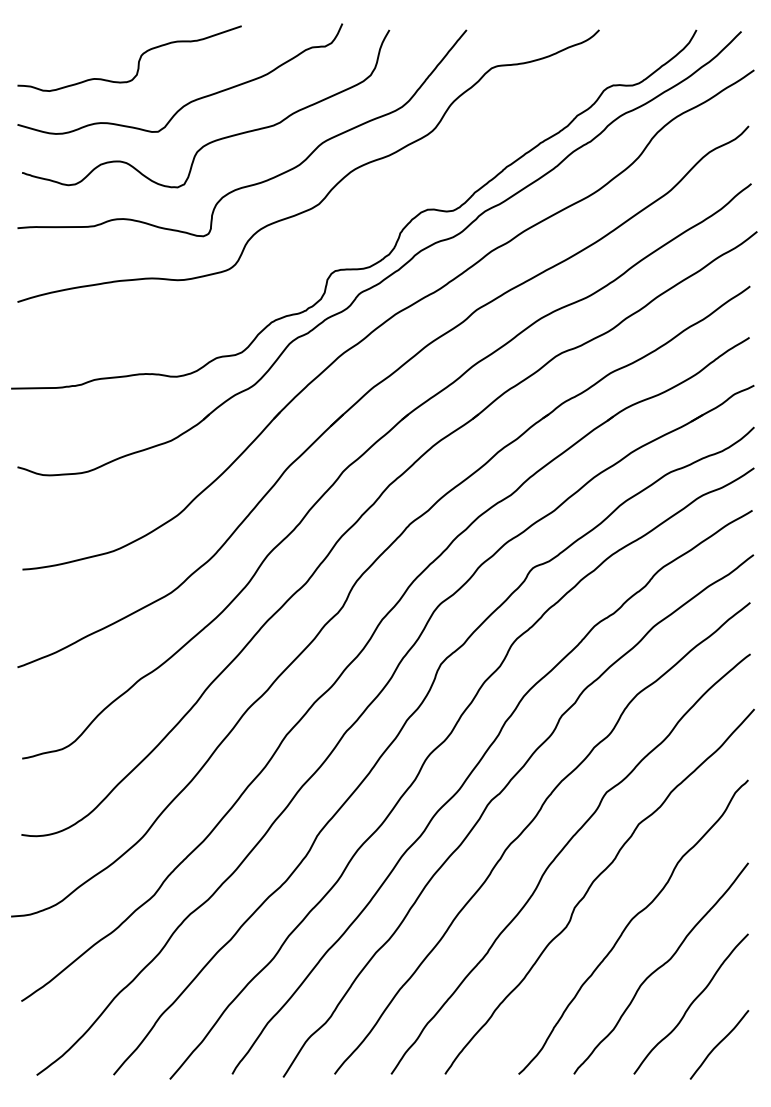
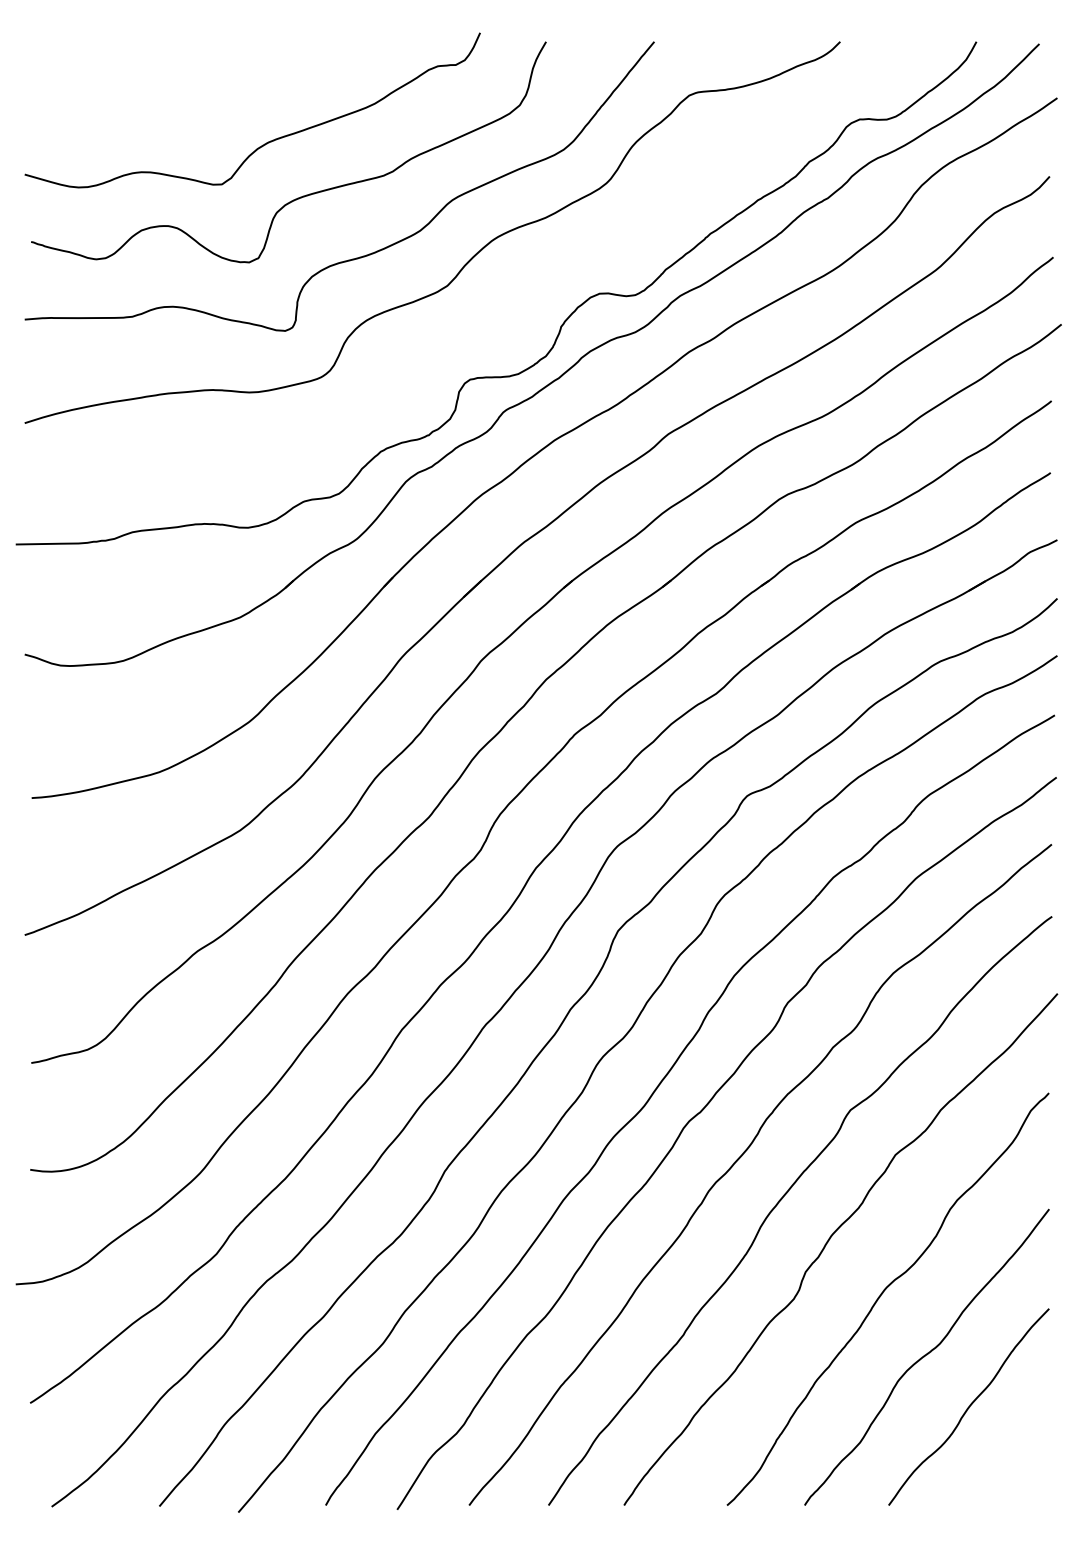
curve: (138, 60) -> (194, 84), removed
curve: (719, 1044) -> (1008, 1463), removed

